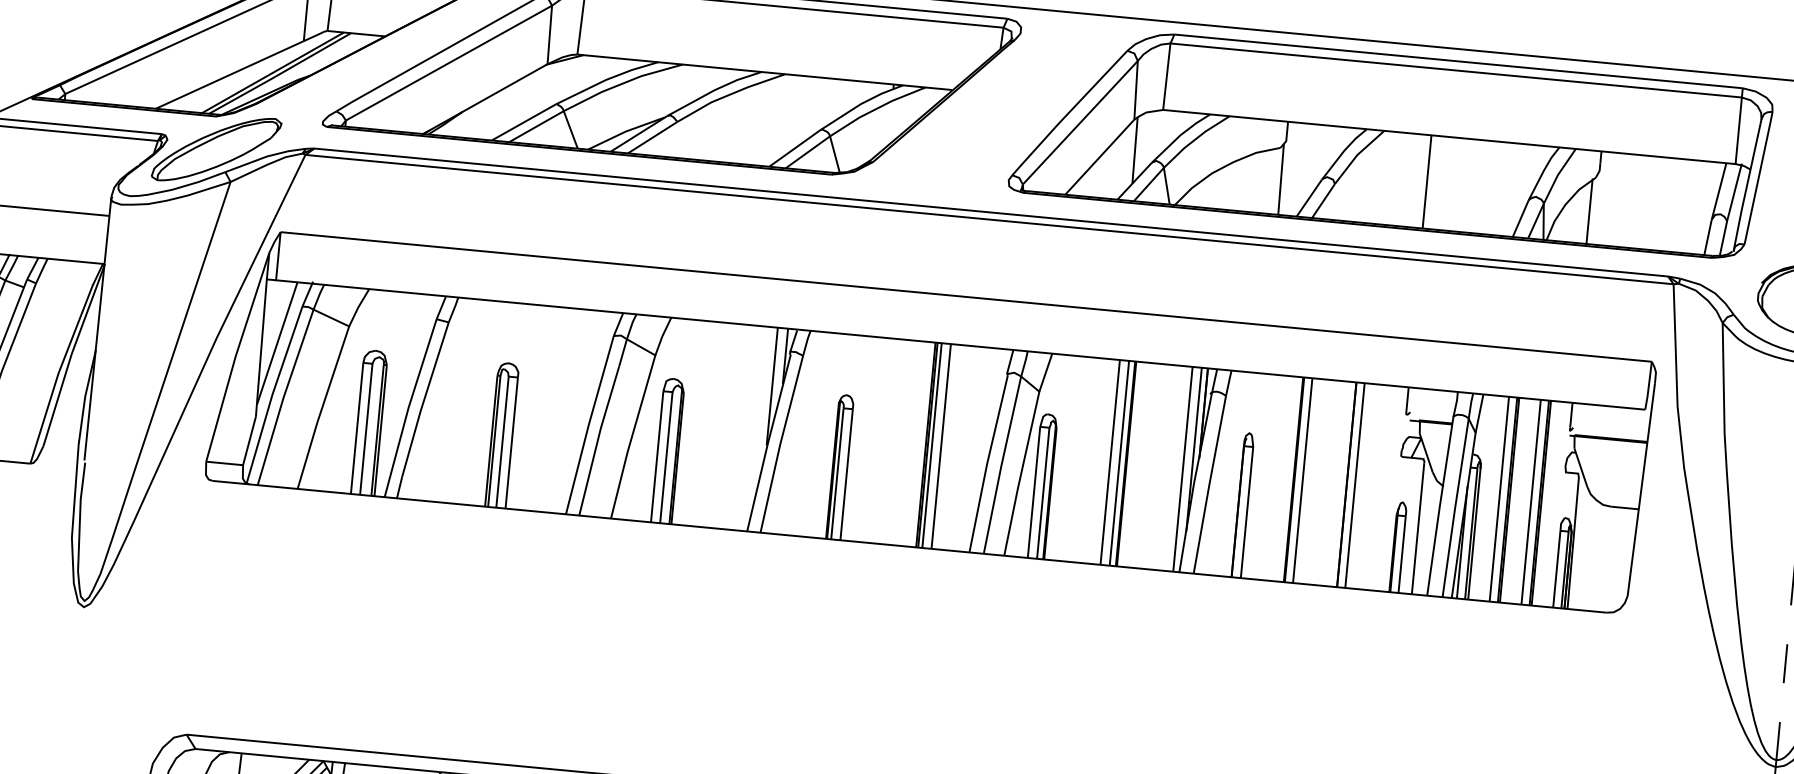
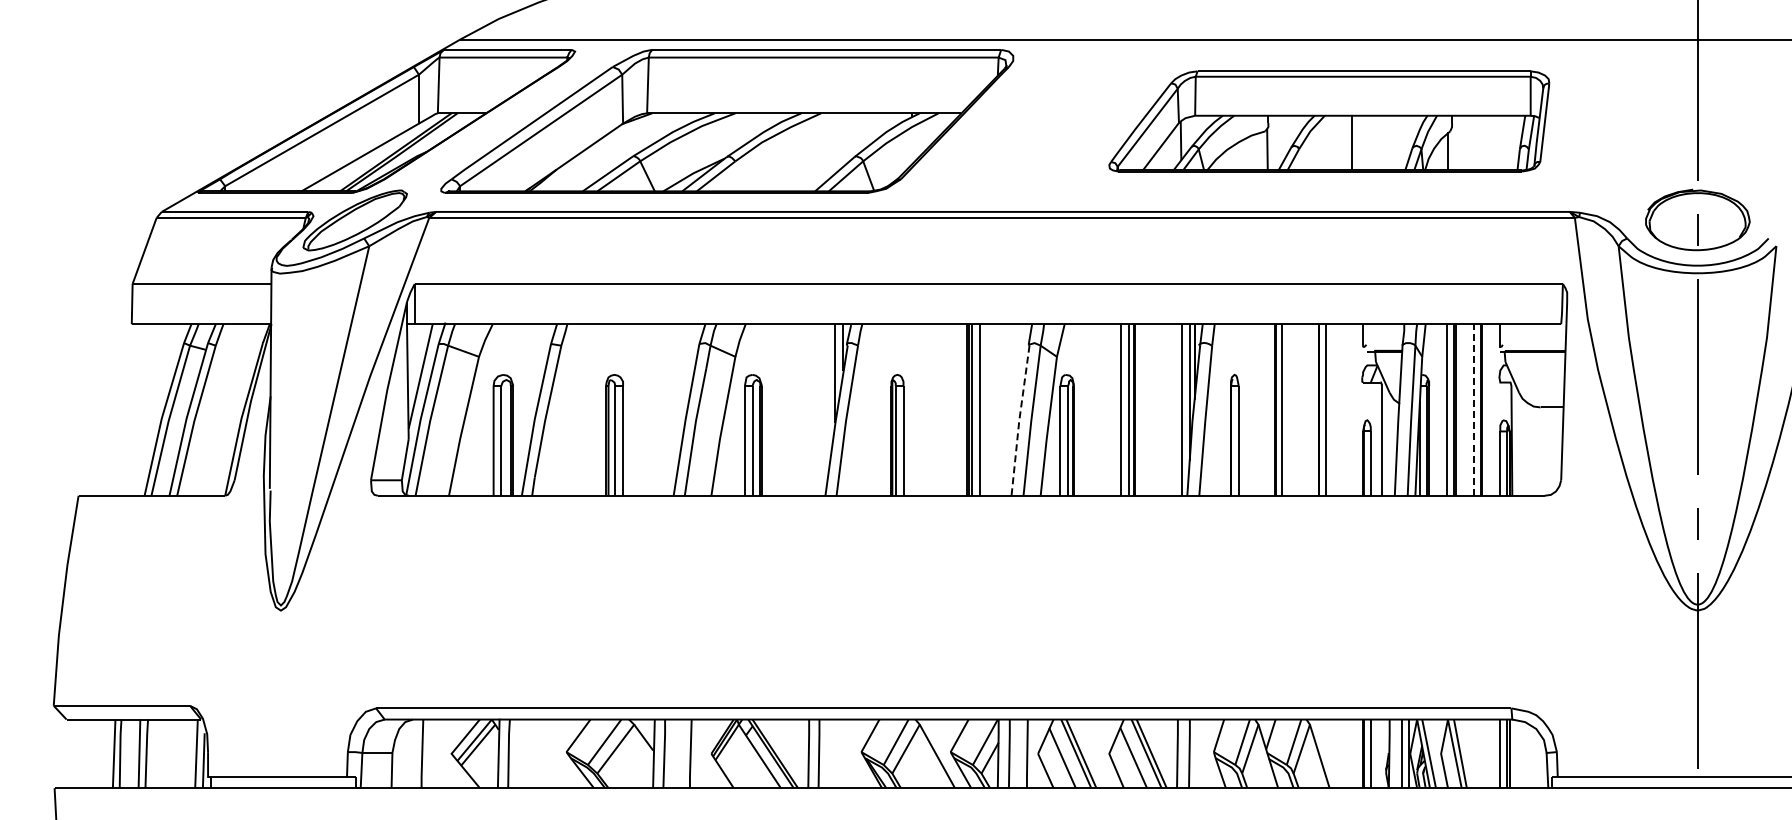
part: (1391, 141) -> (1329, 121), size x0.7
line: (987, 464) -> (1019, 421), solid -> dashed
line: (1530, 501) -> (1473, 409), solid -> dashed

